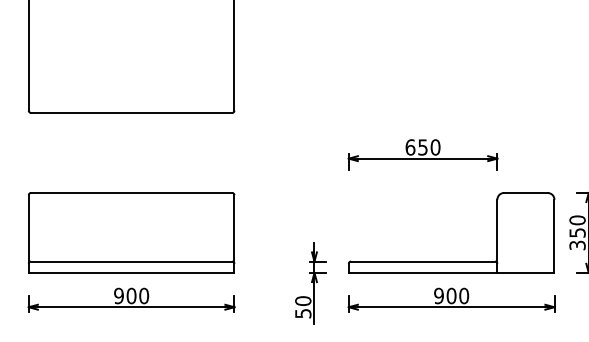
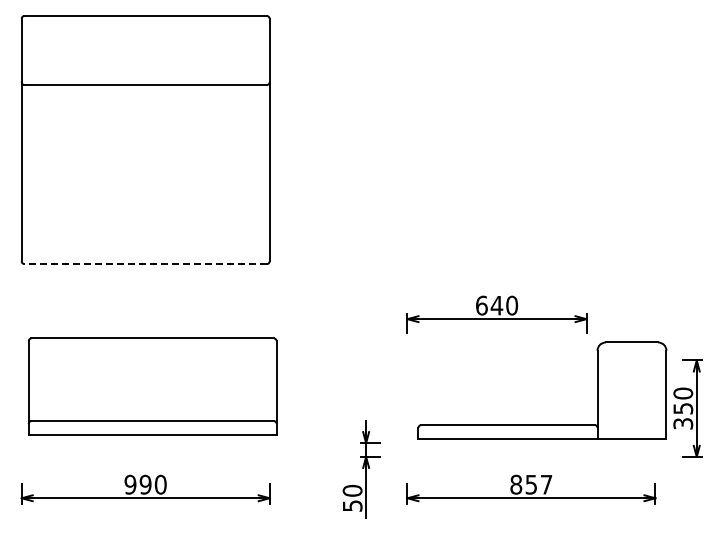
line: (131, 113) -> (145, 264), solid -> dashed
text: (422, 147) -> (496, 305), 650 -> 640
part: (131, 232) -> (152, 386), moved
part: (451, 260) -> (542, 424), moved
text: (131, 295) -> (145, 484), 900 -> 990
text: (451, 295) -> (531, 484), 900 -> 857

